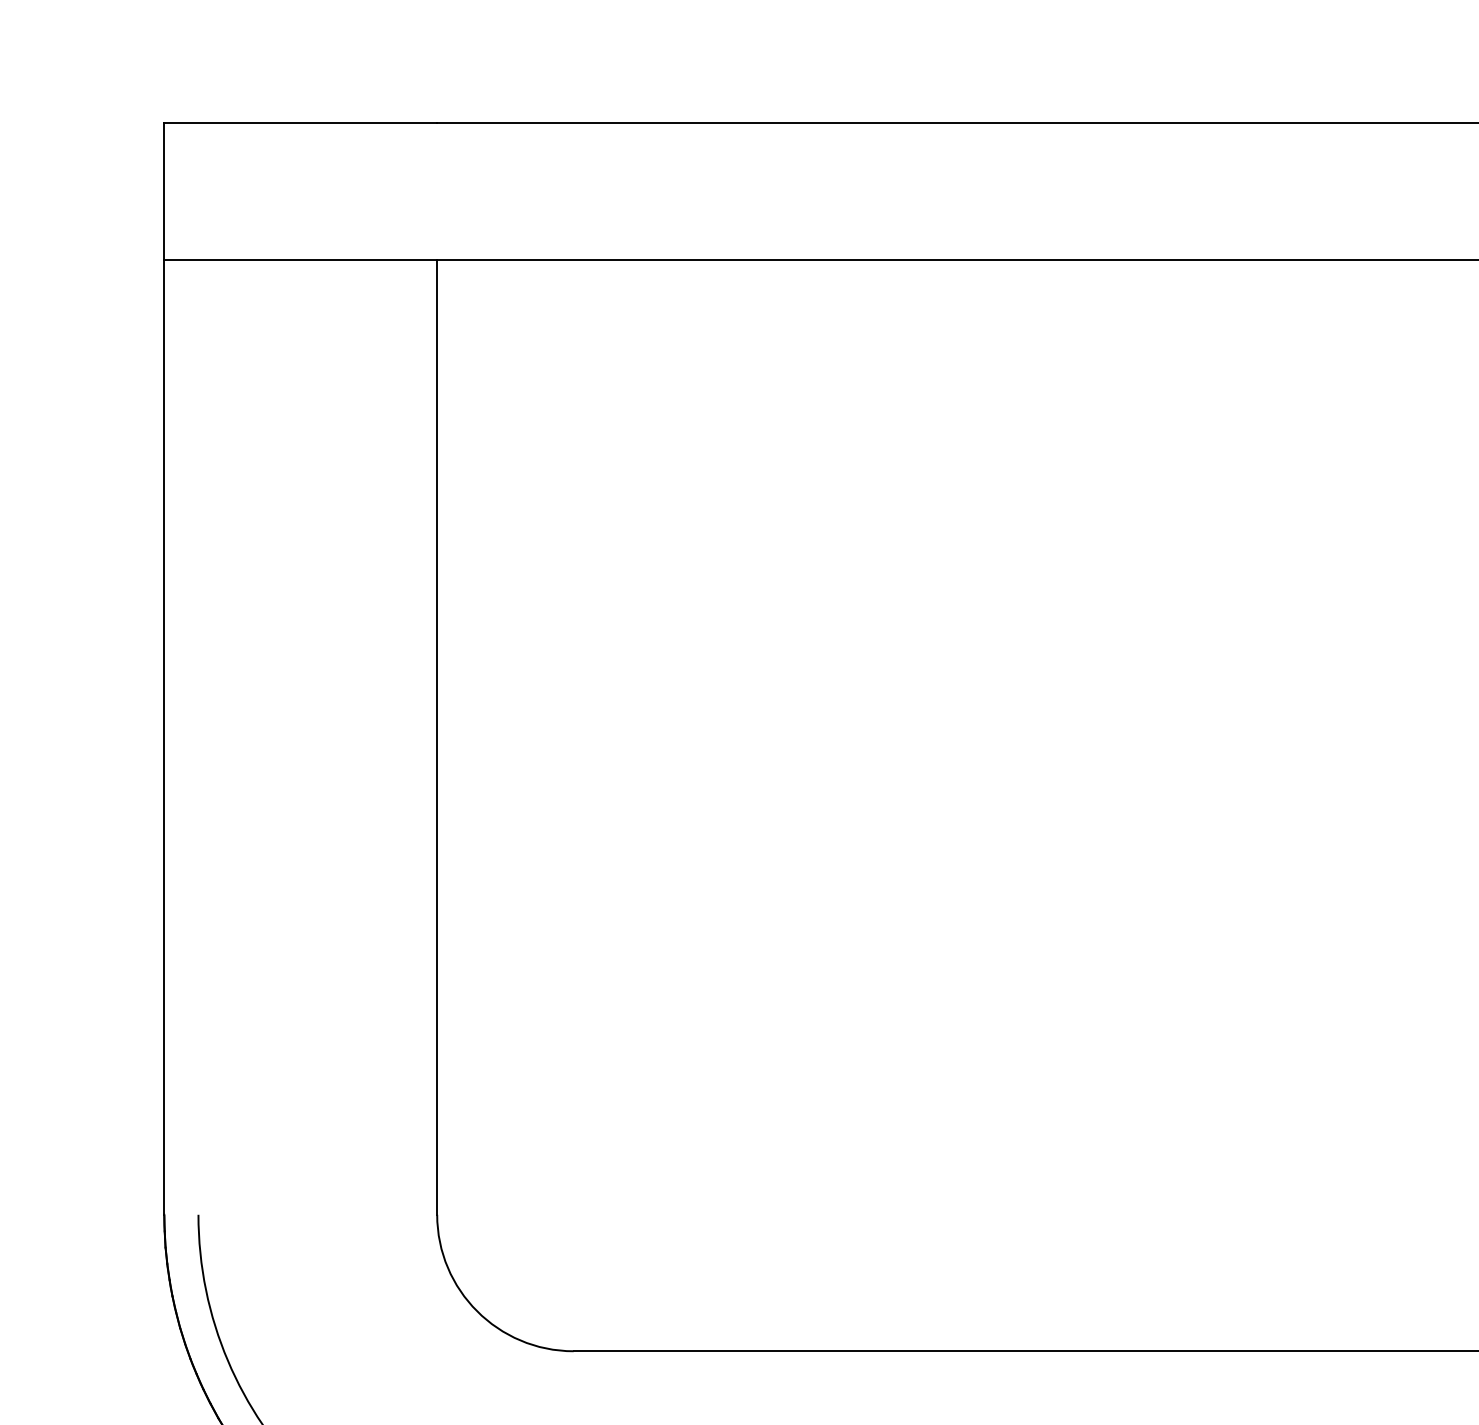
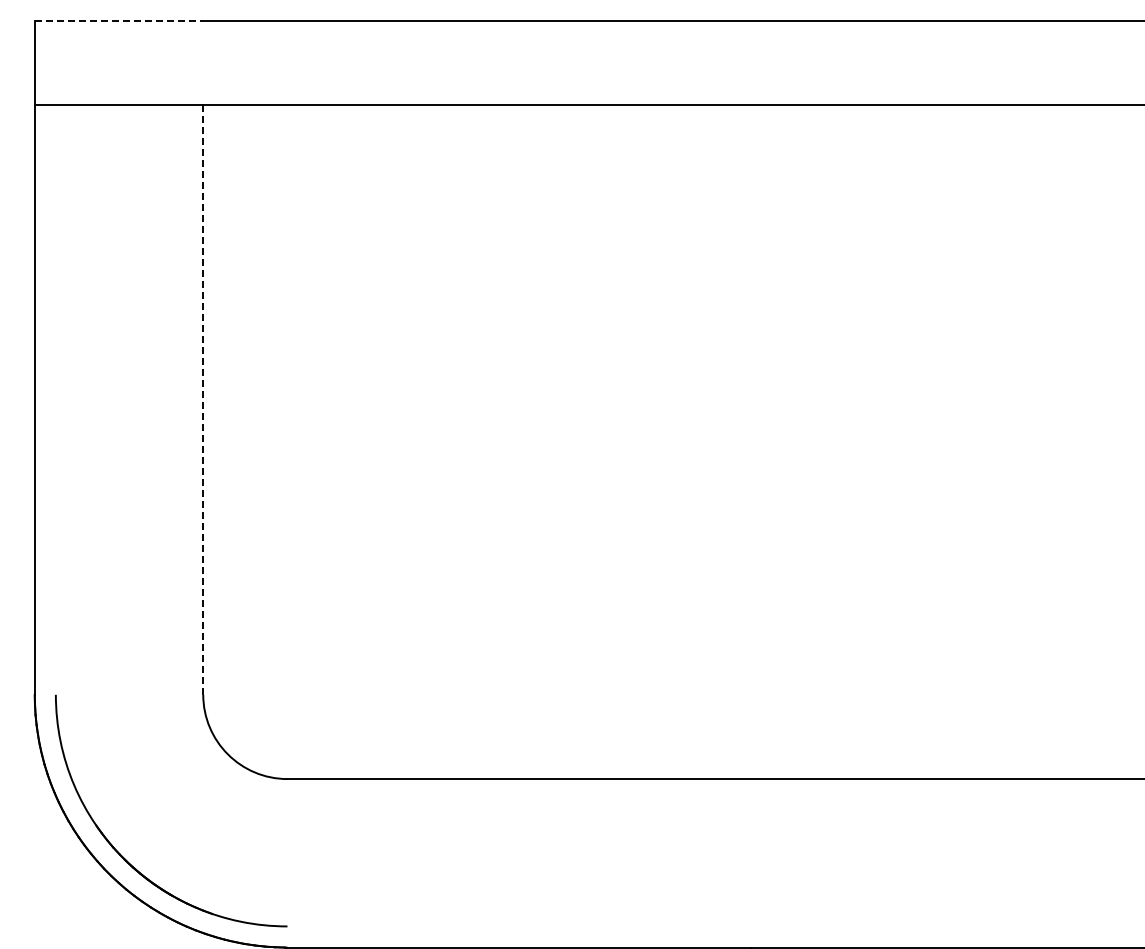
line: (301, 122) -> (119, 20), solid -> dashed
line: (437, 738) -> (203, 400), solid -> dashed

